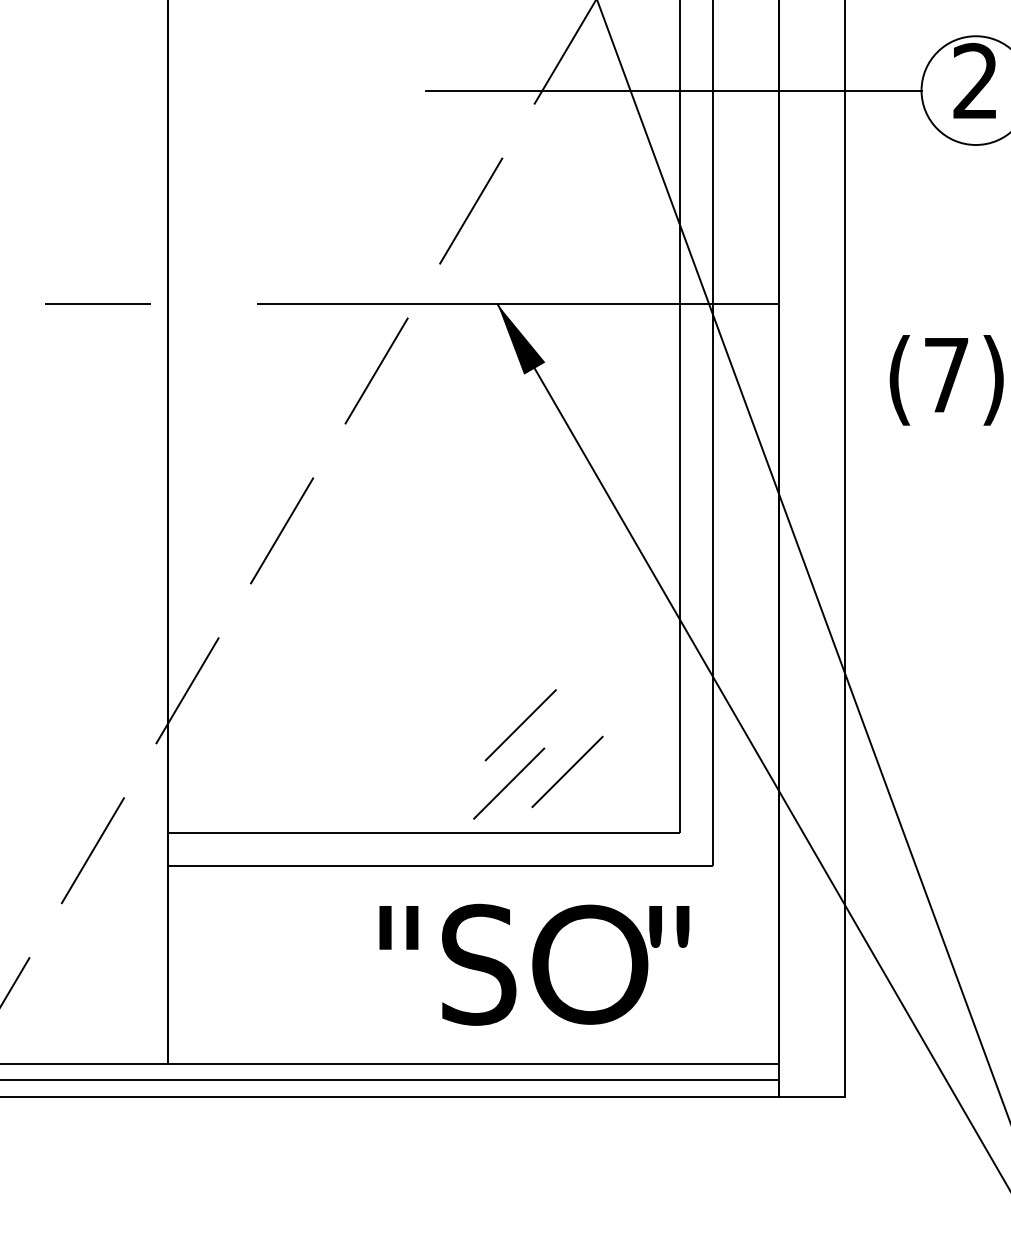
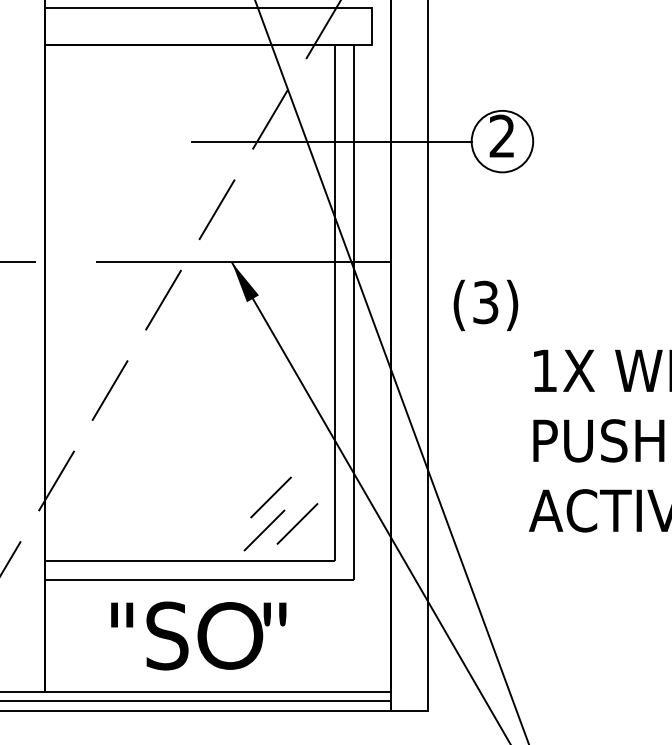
text: (945, 375) -> (485, 302), (7) -> (3)
part: (537, 753) -> (280, 513), moved
text: (533, 963) -> (198, 635), moved

